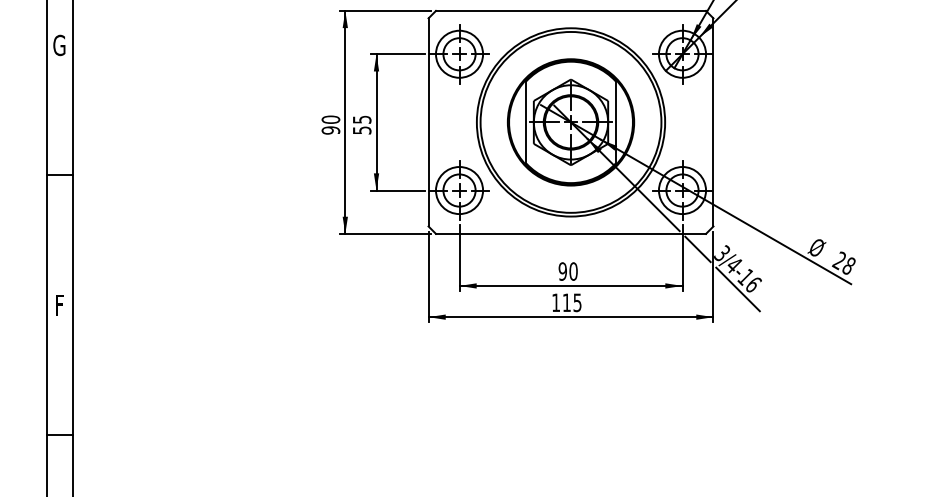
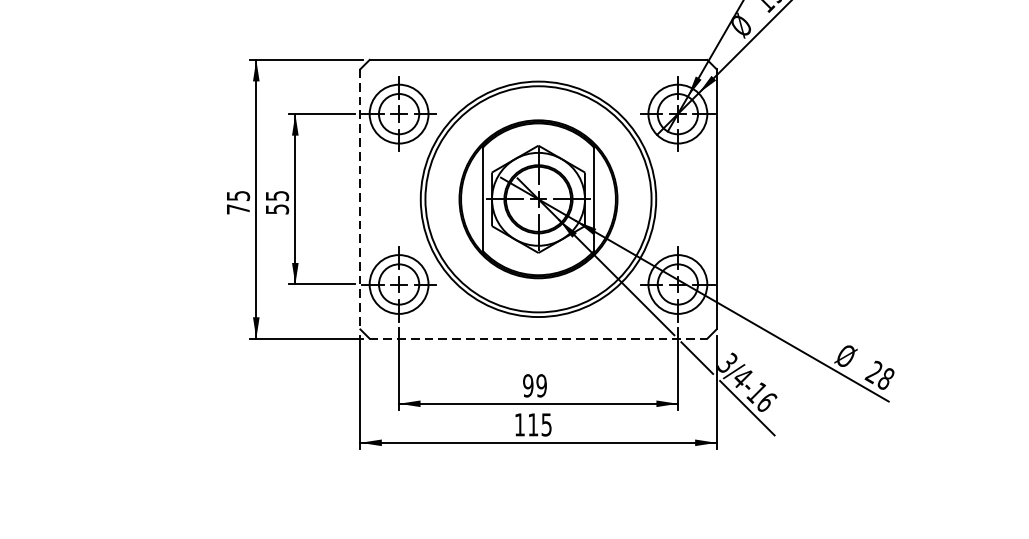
line: (428, 122) -> (360, 199), solid -> dashed
text: (330, 124) -> (237, 201), 90 -> 75
line: (571, 233) -> (539, 338), solid -> dashed
text: (573, 271) -> (541, 385), 90 -> 99

